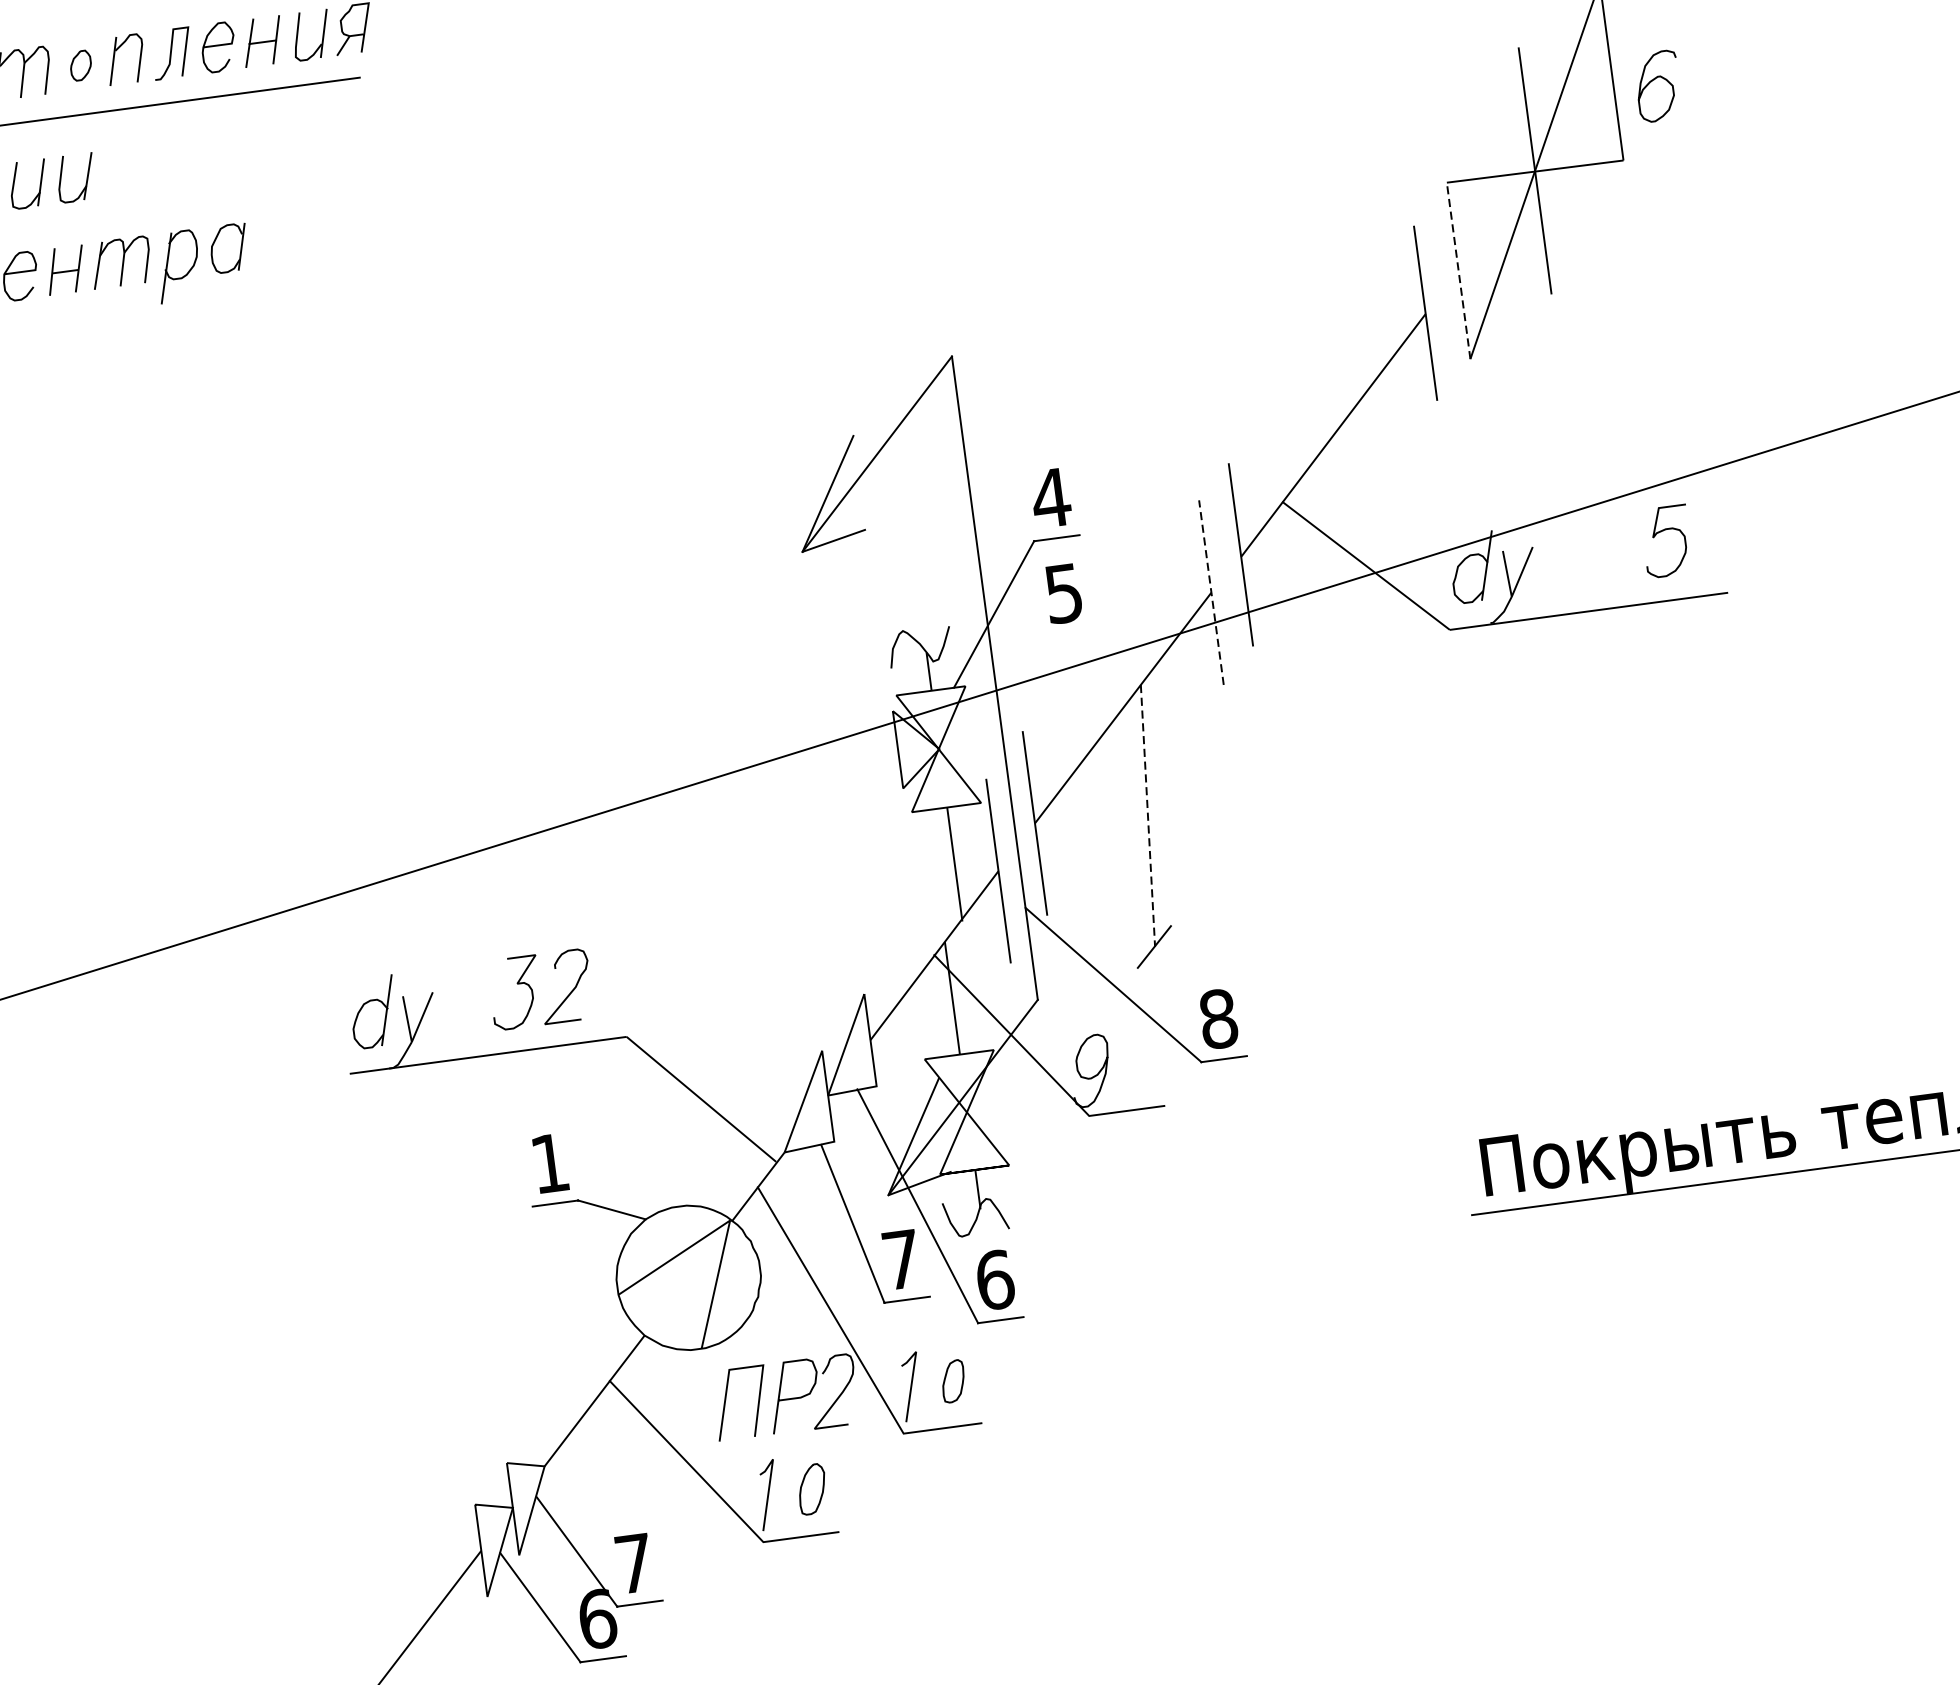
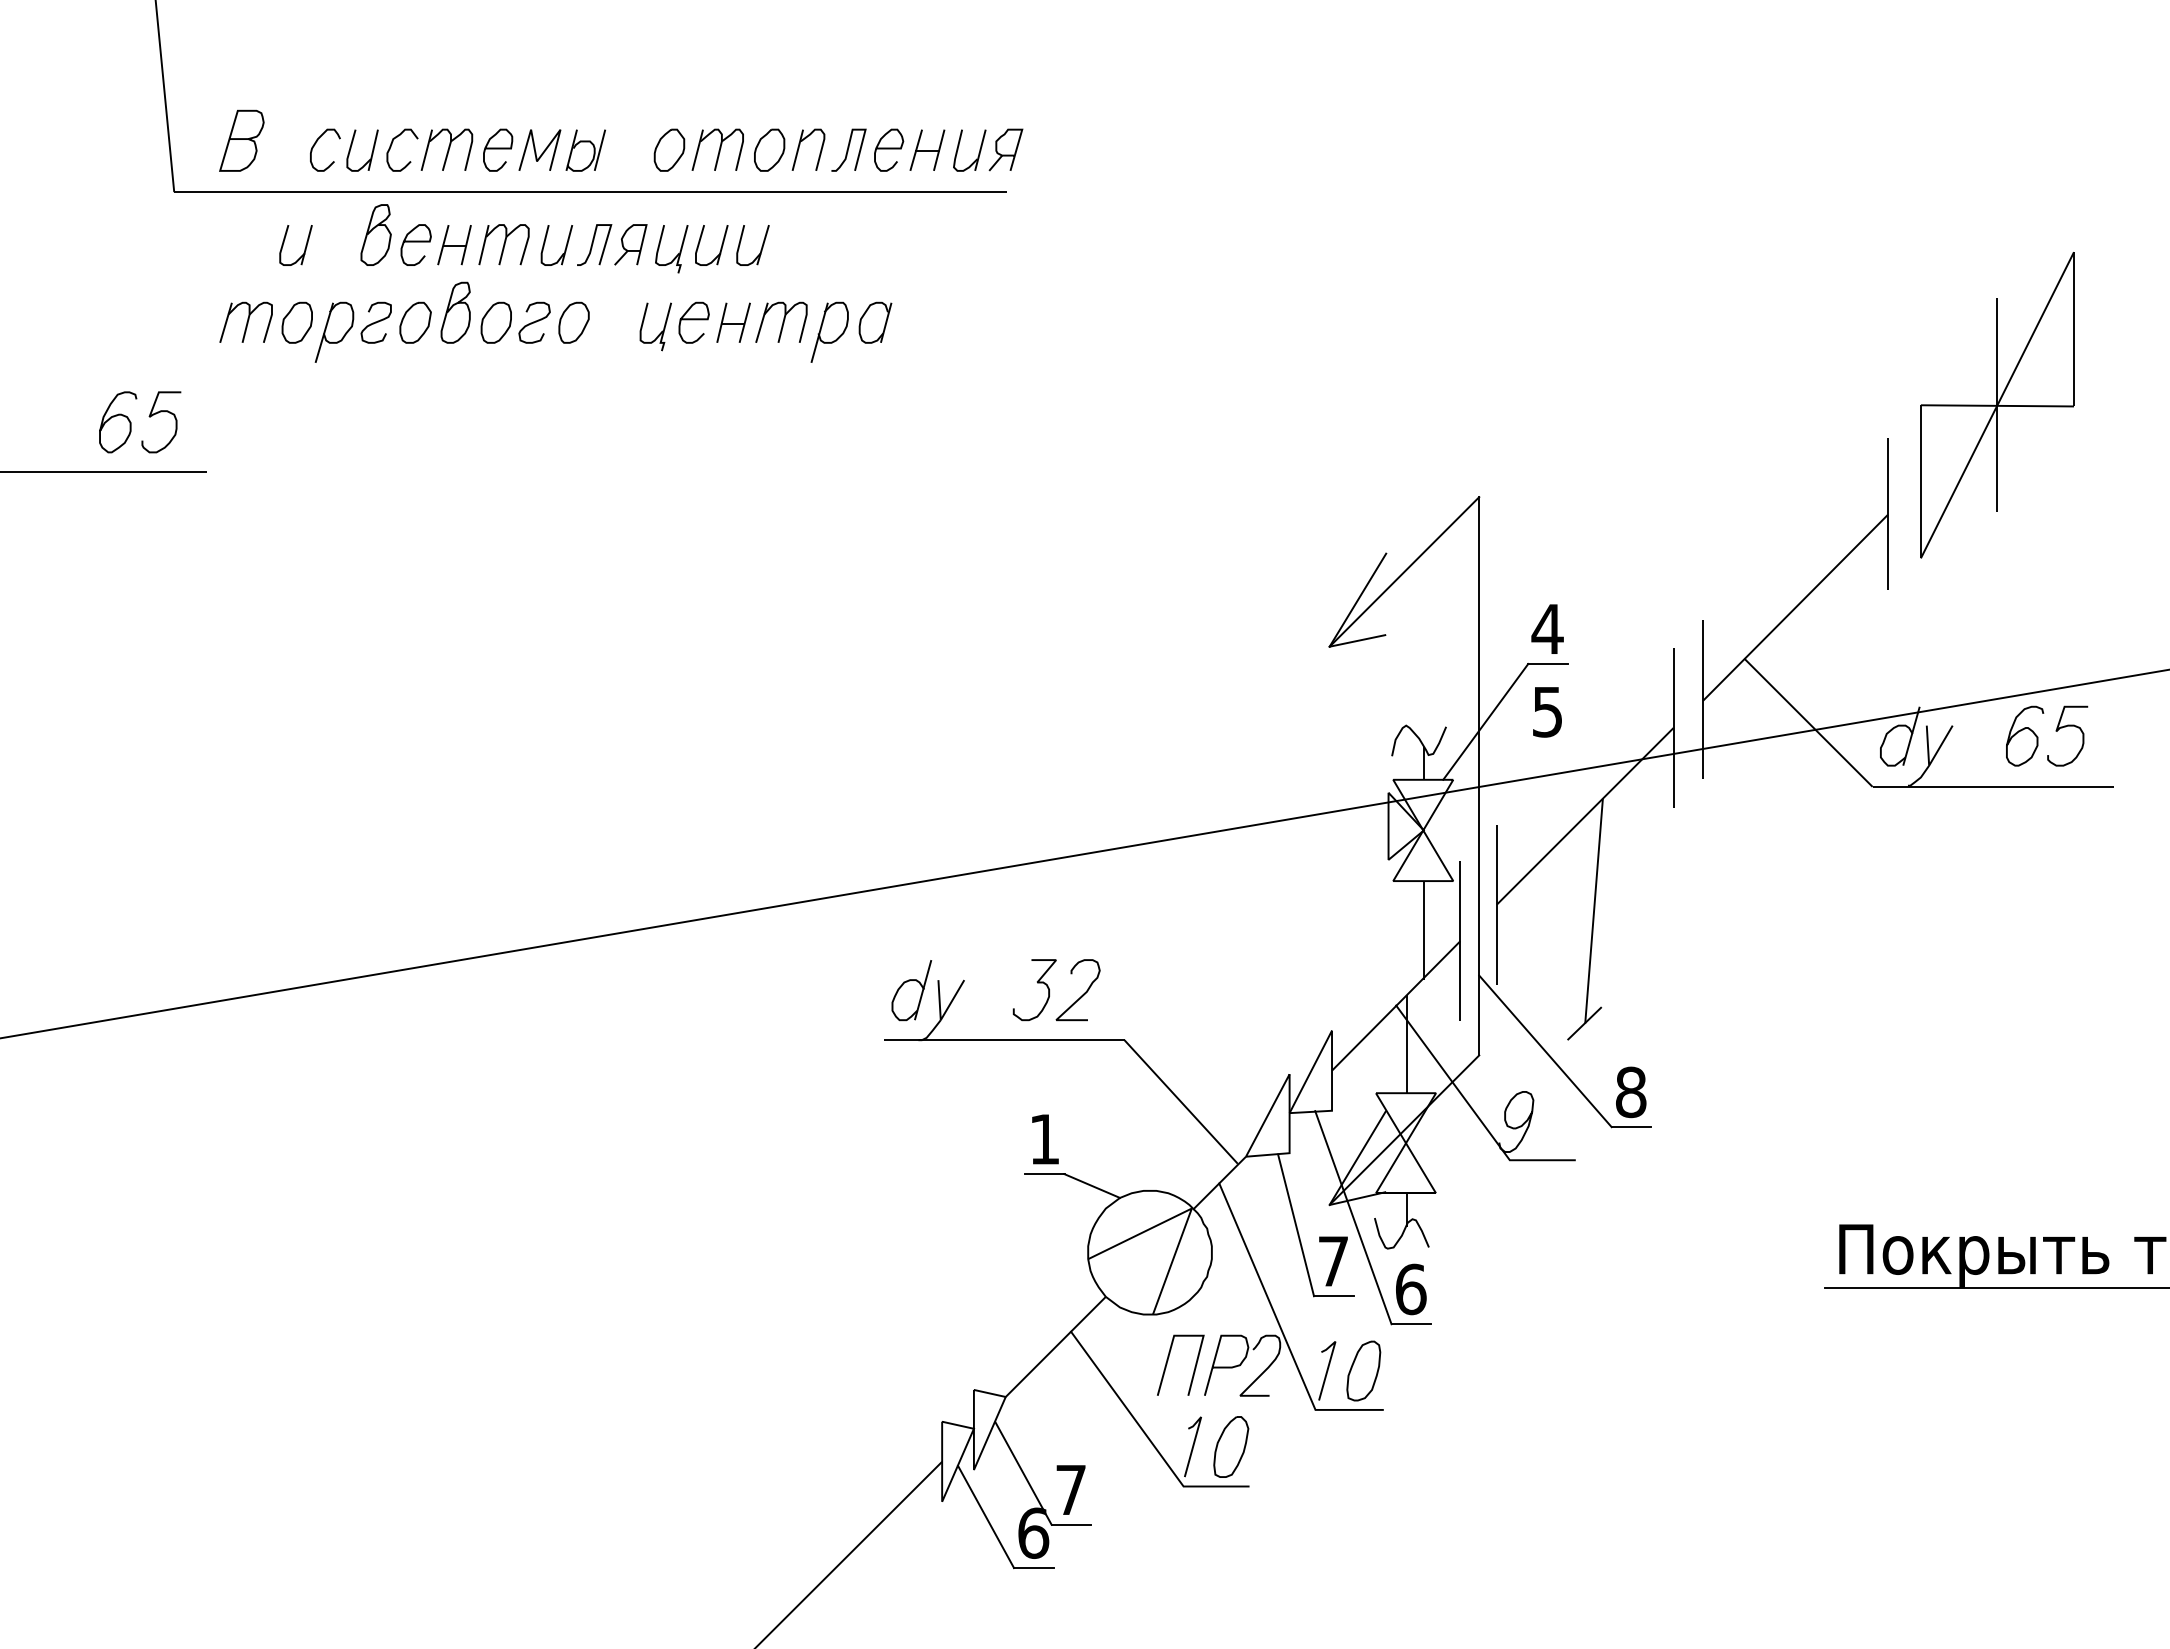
part: (80, 64) -> (769, 149), size x1.67
curve: (1655, 80) -> (2023, 730), moved
line: (1458, 270) -> (1920, 481), dashed -> solid
line: (1211, 592) -> (1673, 727), dashed -> solid
line: (1148, 816) -> (1594, 911), dashed -> solid
part: (952, 1380) -> (1363, 1370), size x1.67
part: (812, 1488) -> (1231, 1446), size x1.43

